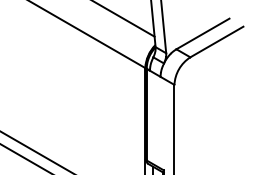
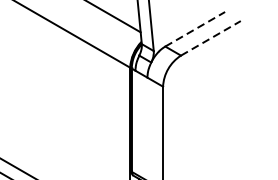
line: (202, 33) -> (194, 28), solid -> dashed
line: (216, 42) -> (210, 38), solid -> dashed

